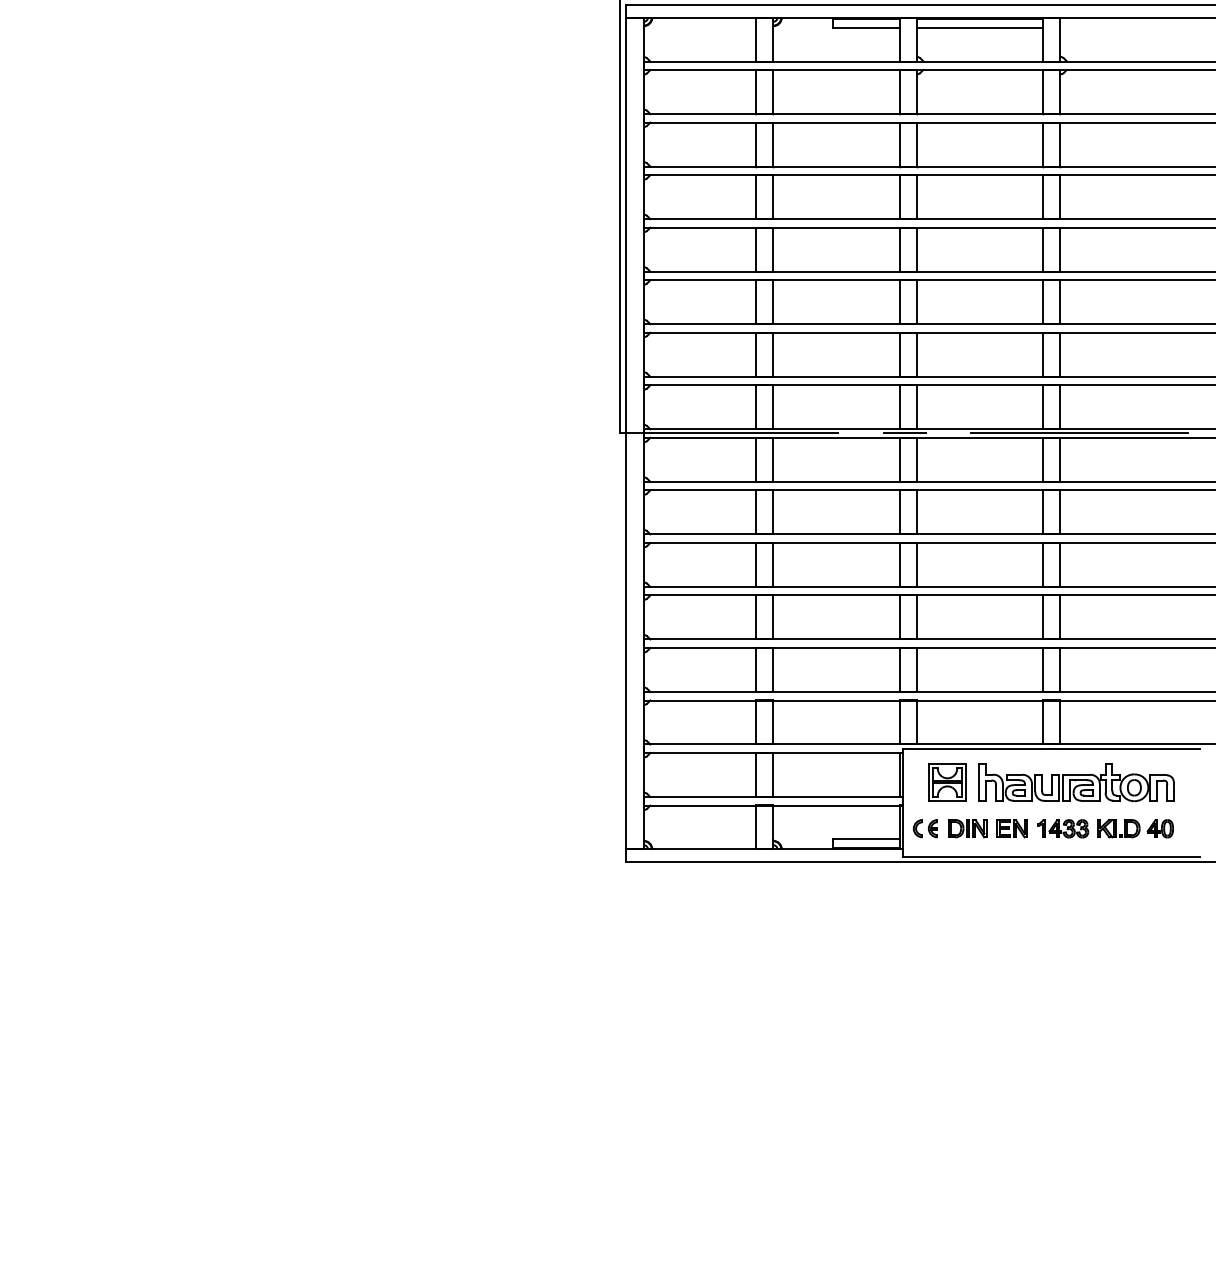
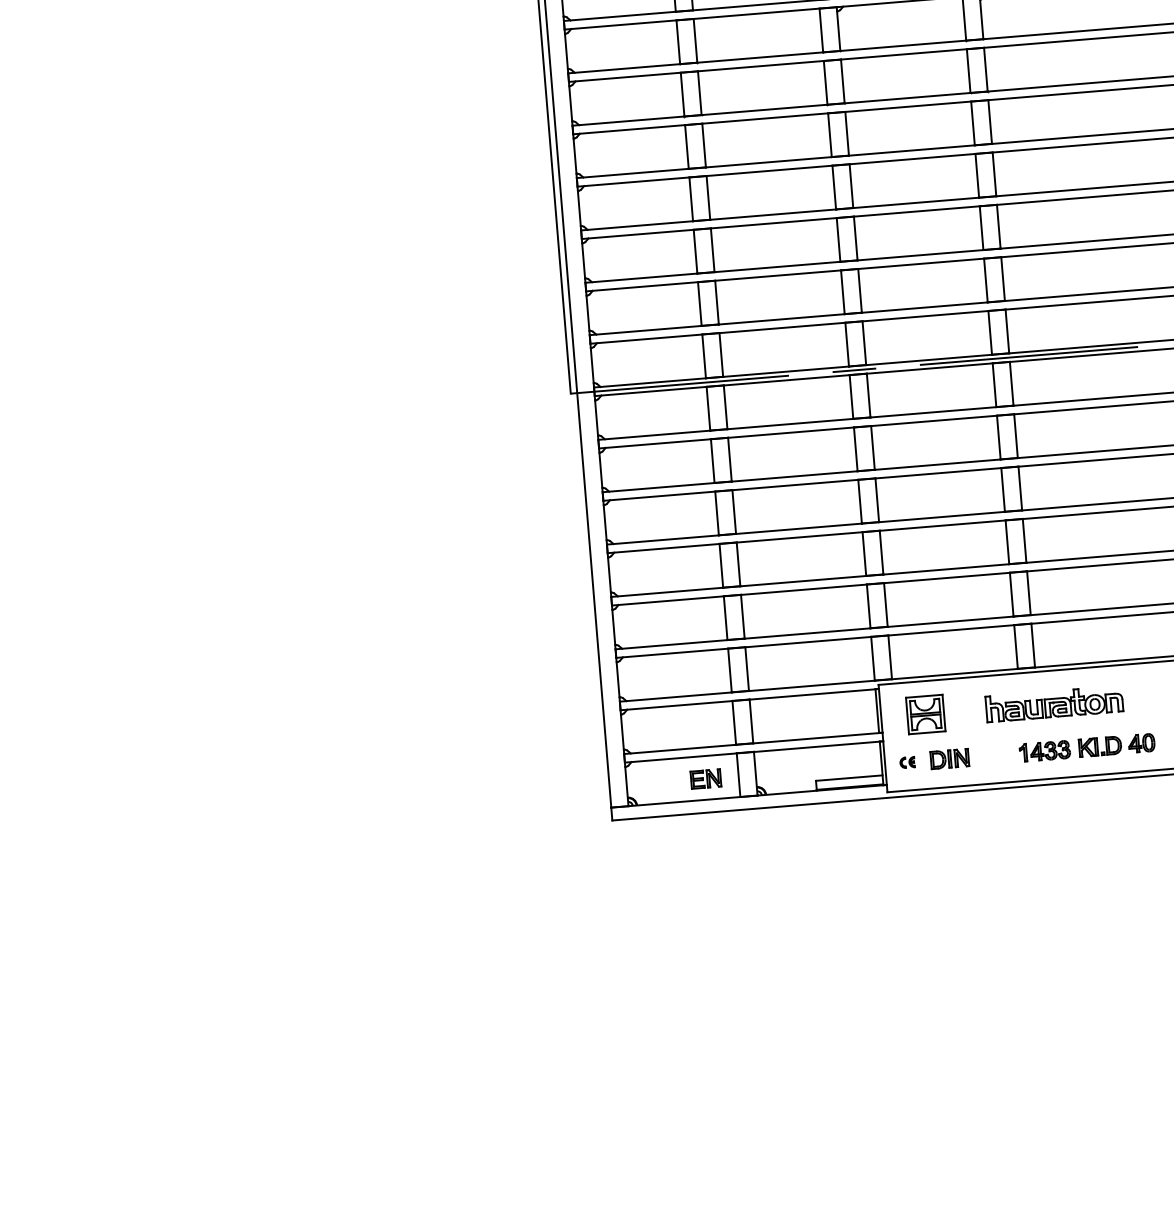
part: (1076, 782) -> (1054, 704), size x0.7
part: (924, 828) -> (906, 762), size x0.6
part: (1011, 828) -> (705, 778), moved

